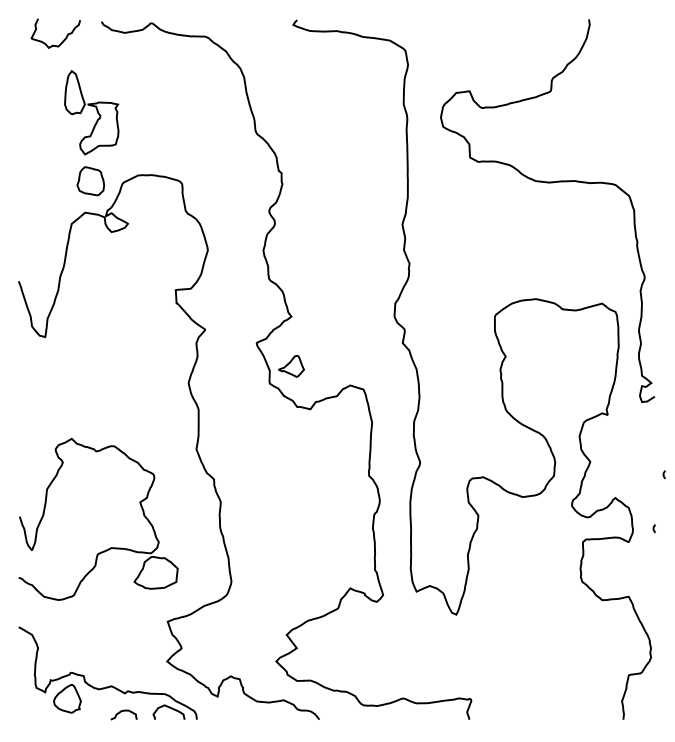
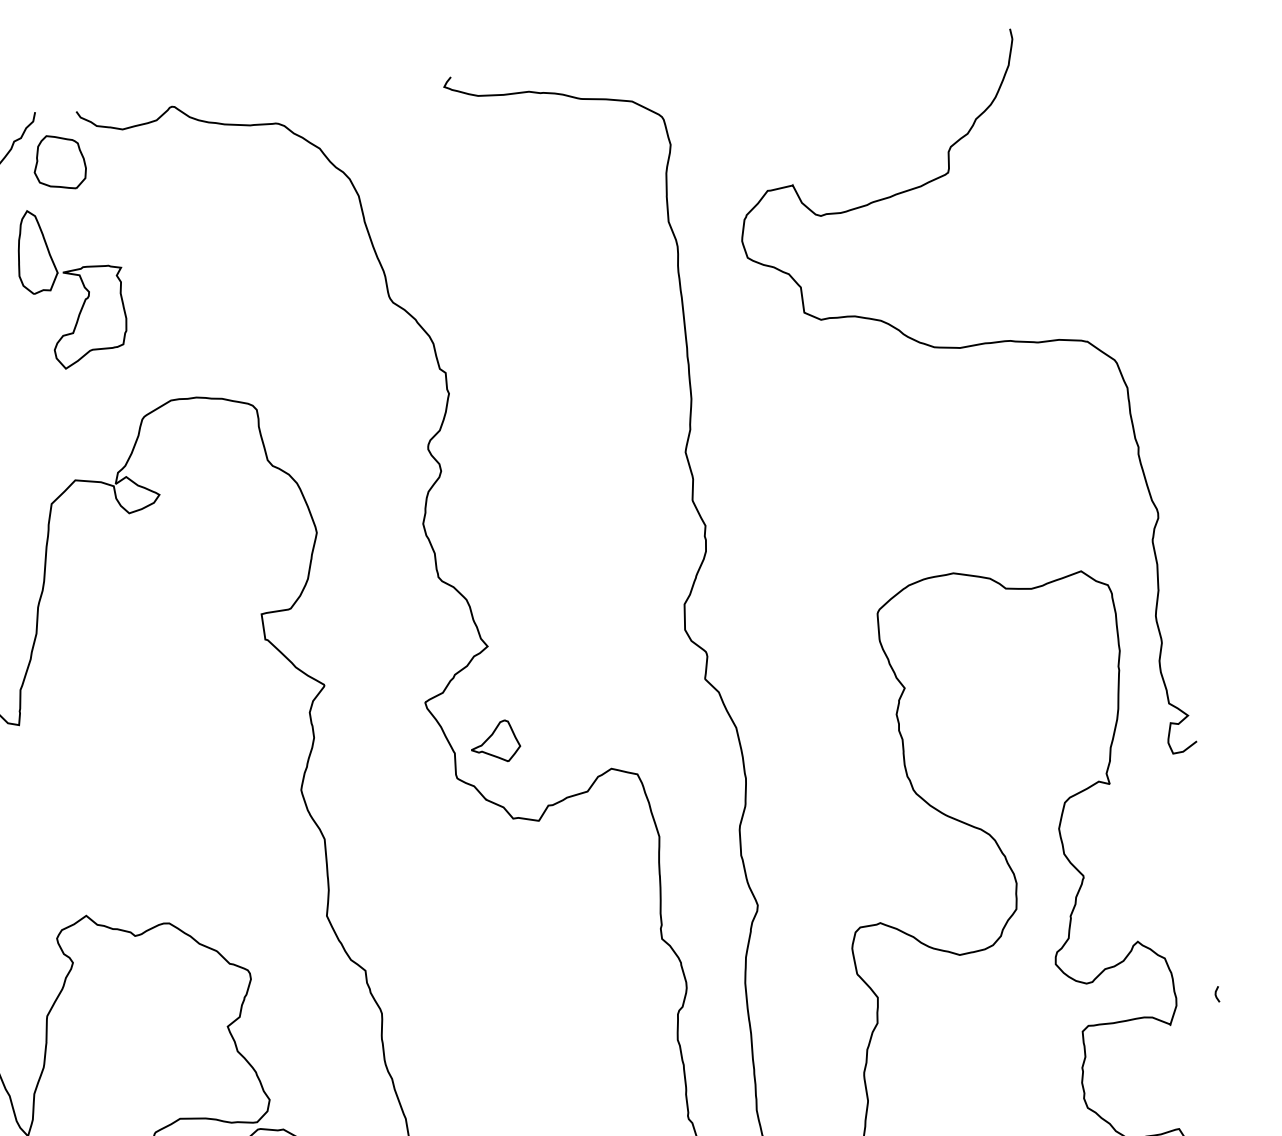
part: (90, 181) -> (59, 162), moved
line: (663, 474) -> (1226, 889), removed

